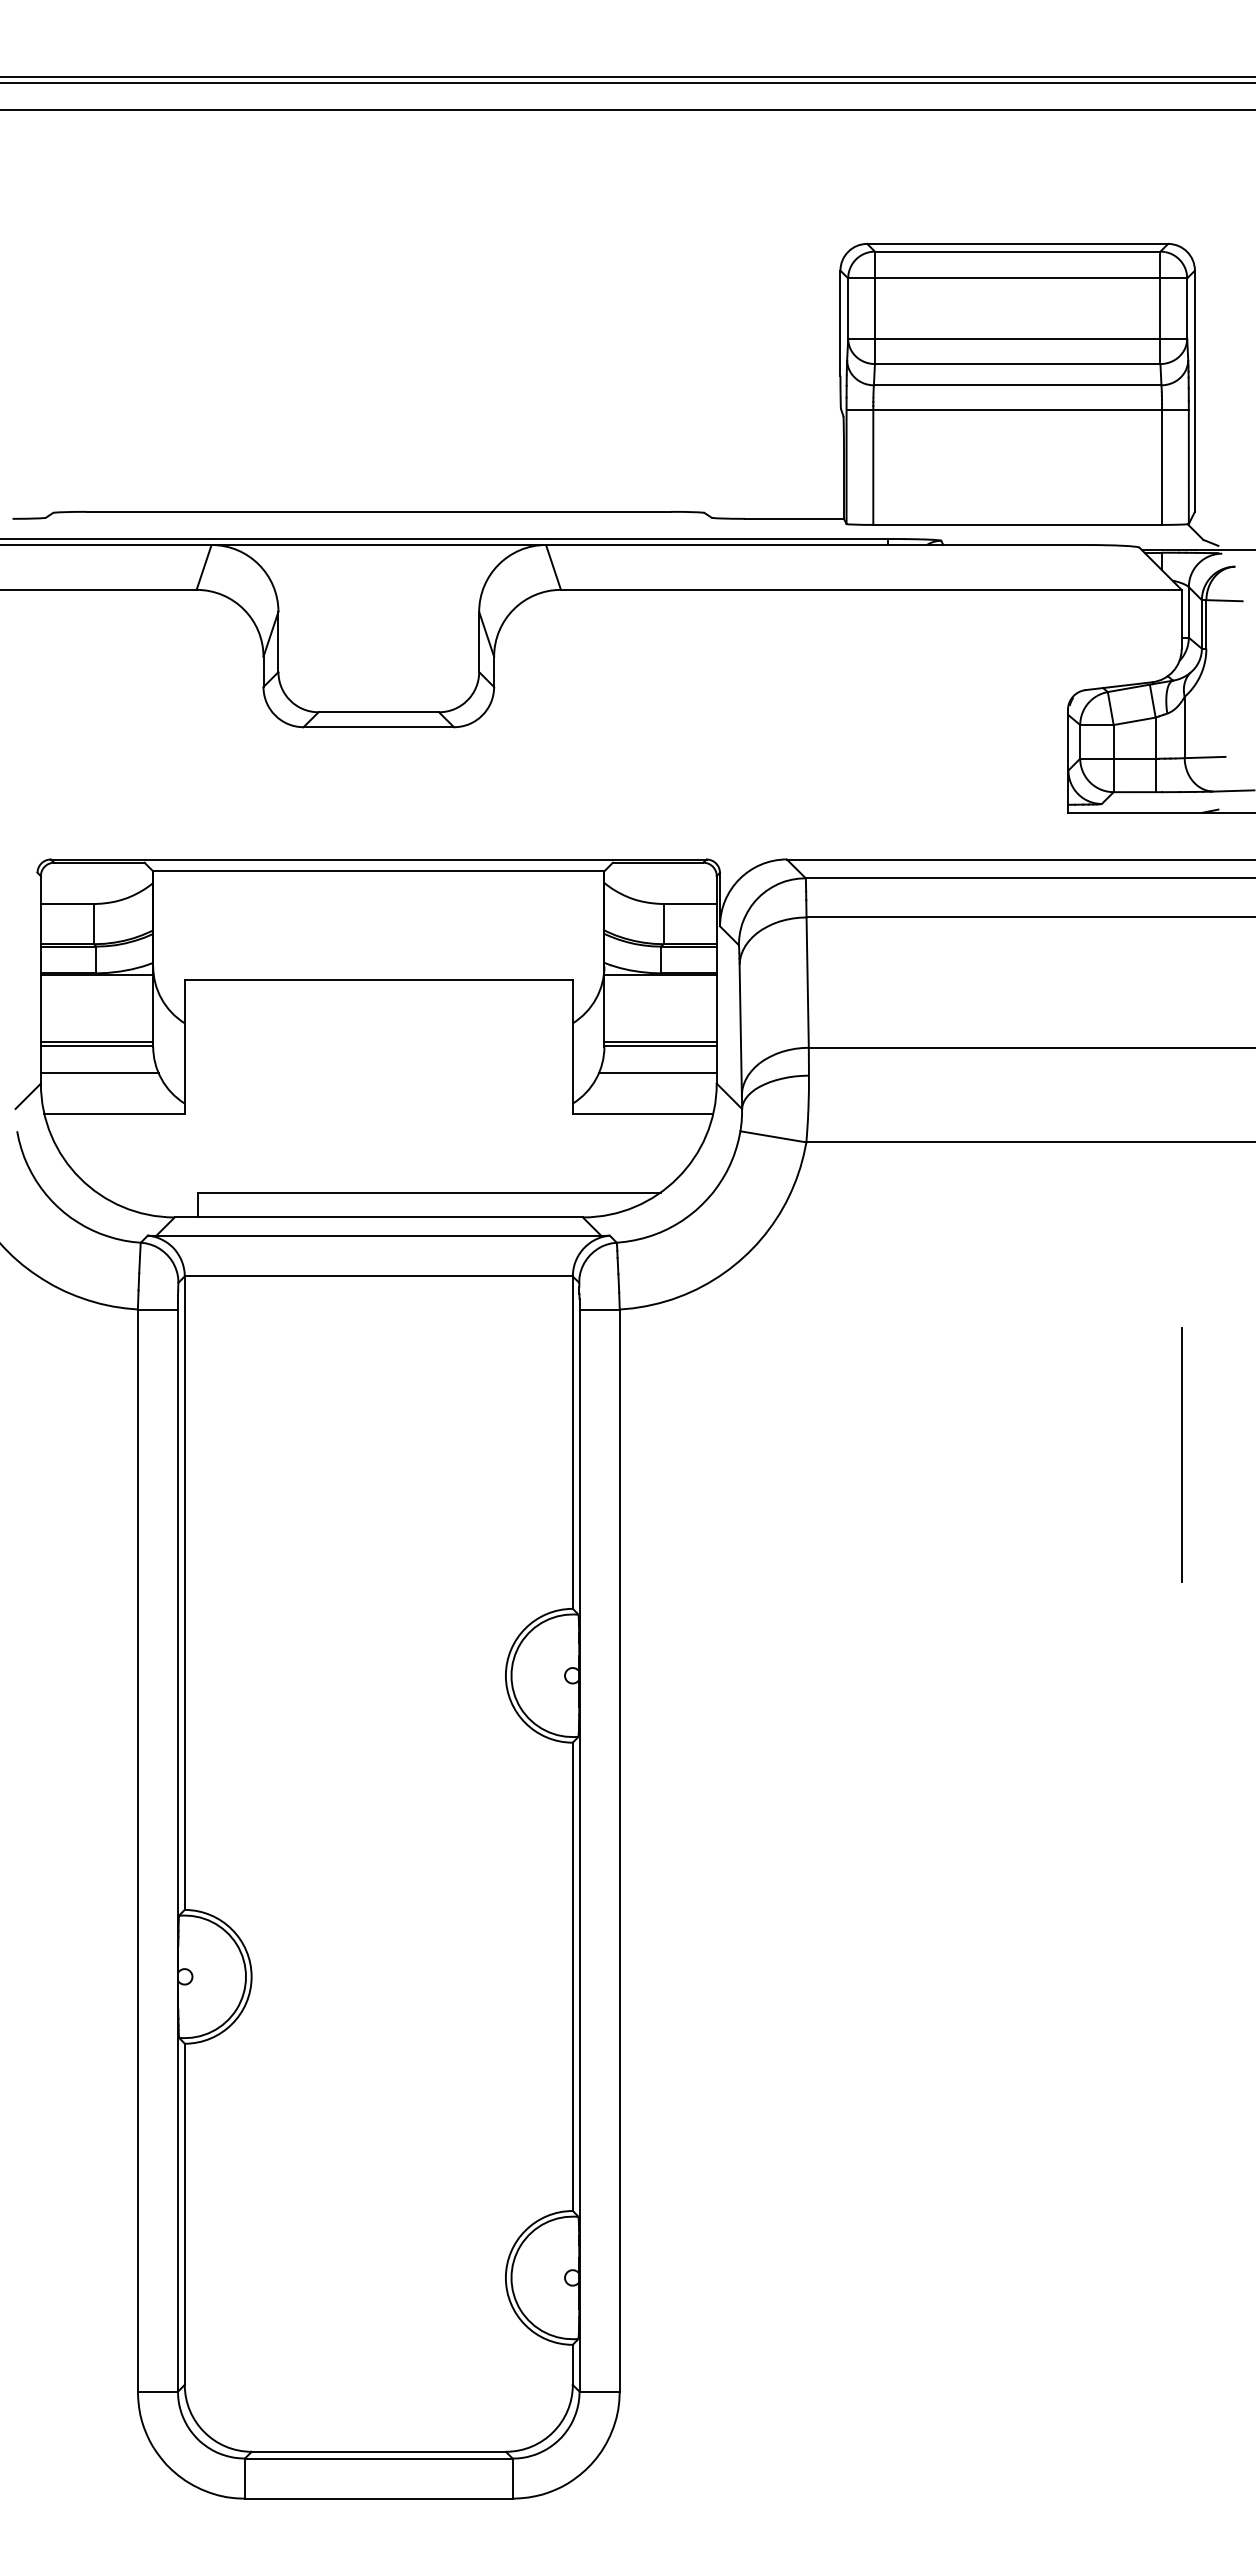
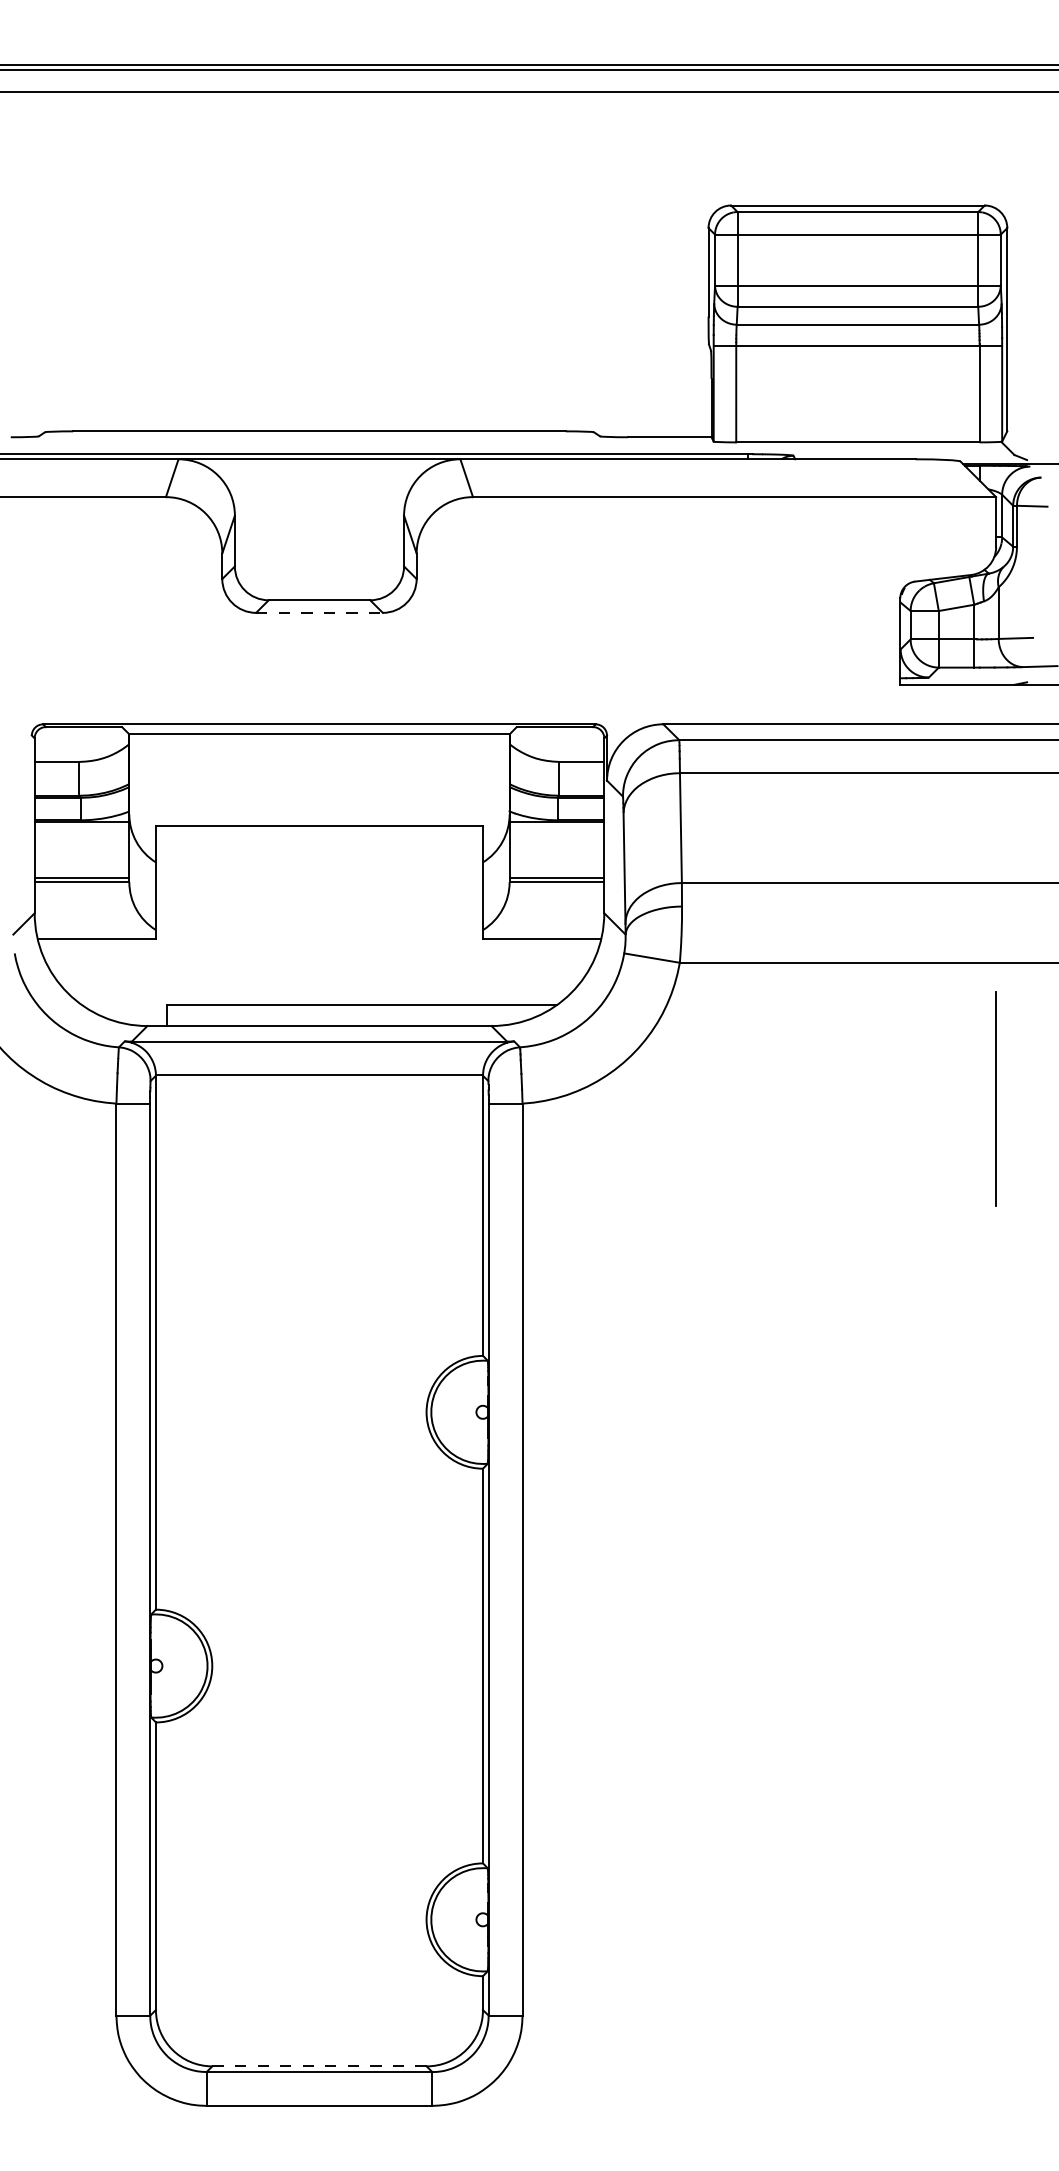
line: (379, 727) -> (320, 613), solid -> dashed
line: (99, 1073) -> (84, 904), removed
line: (657, 1073) -> (554, 904), removed
line: (1181, 1454) -> (995, 1098), moved
line: (378, 2451) -> (319, 2066), solid -> dashed

